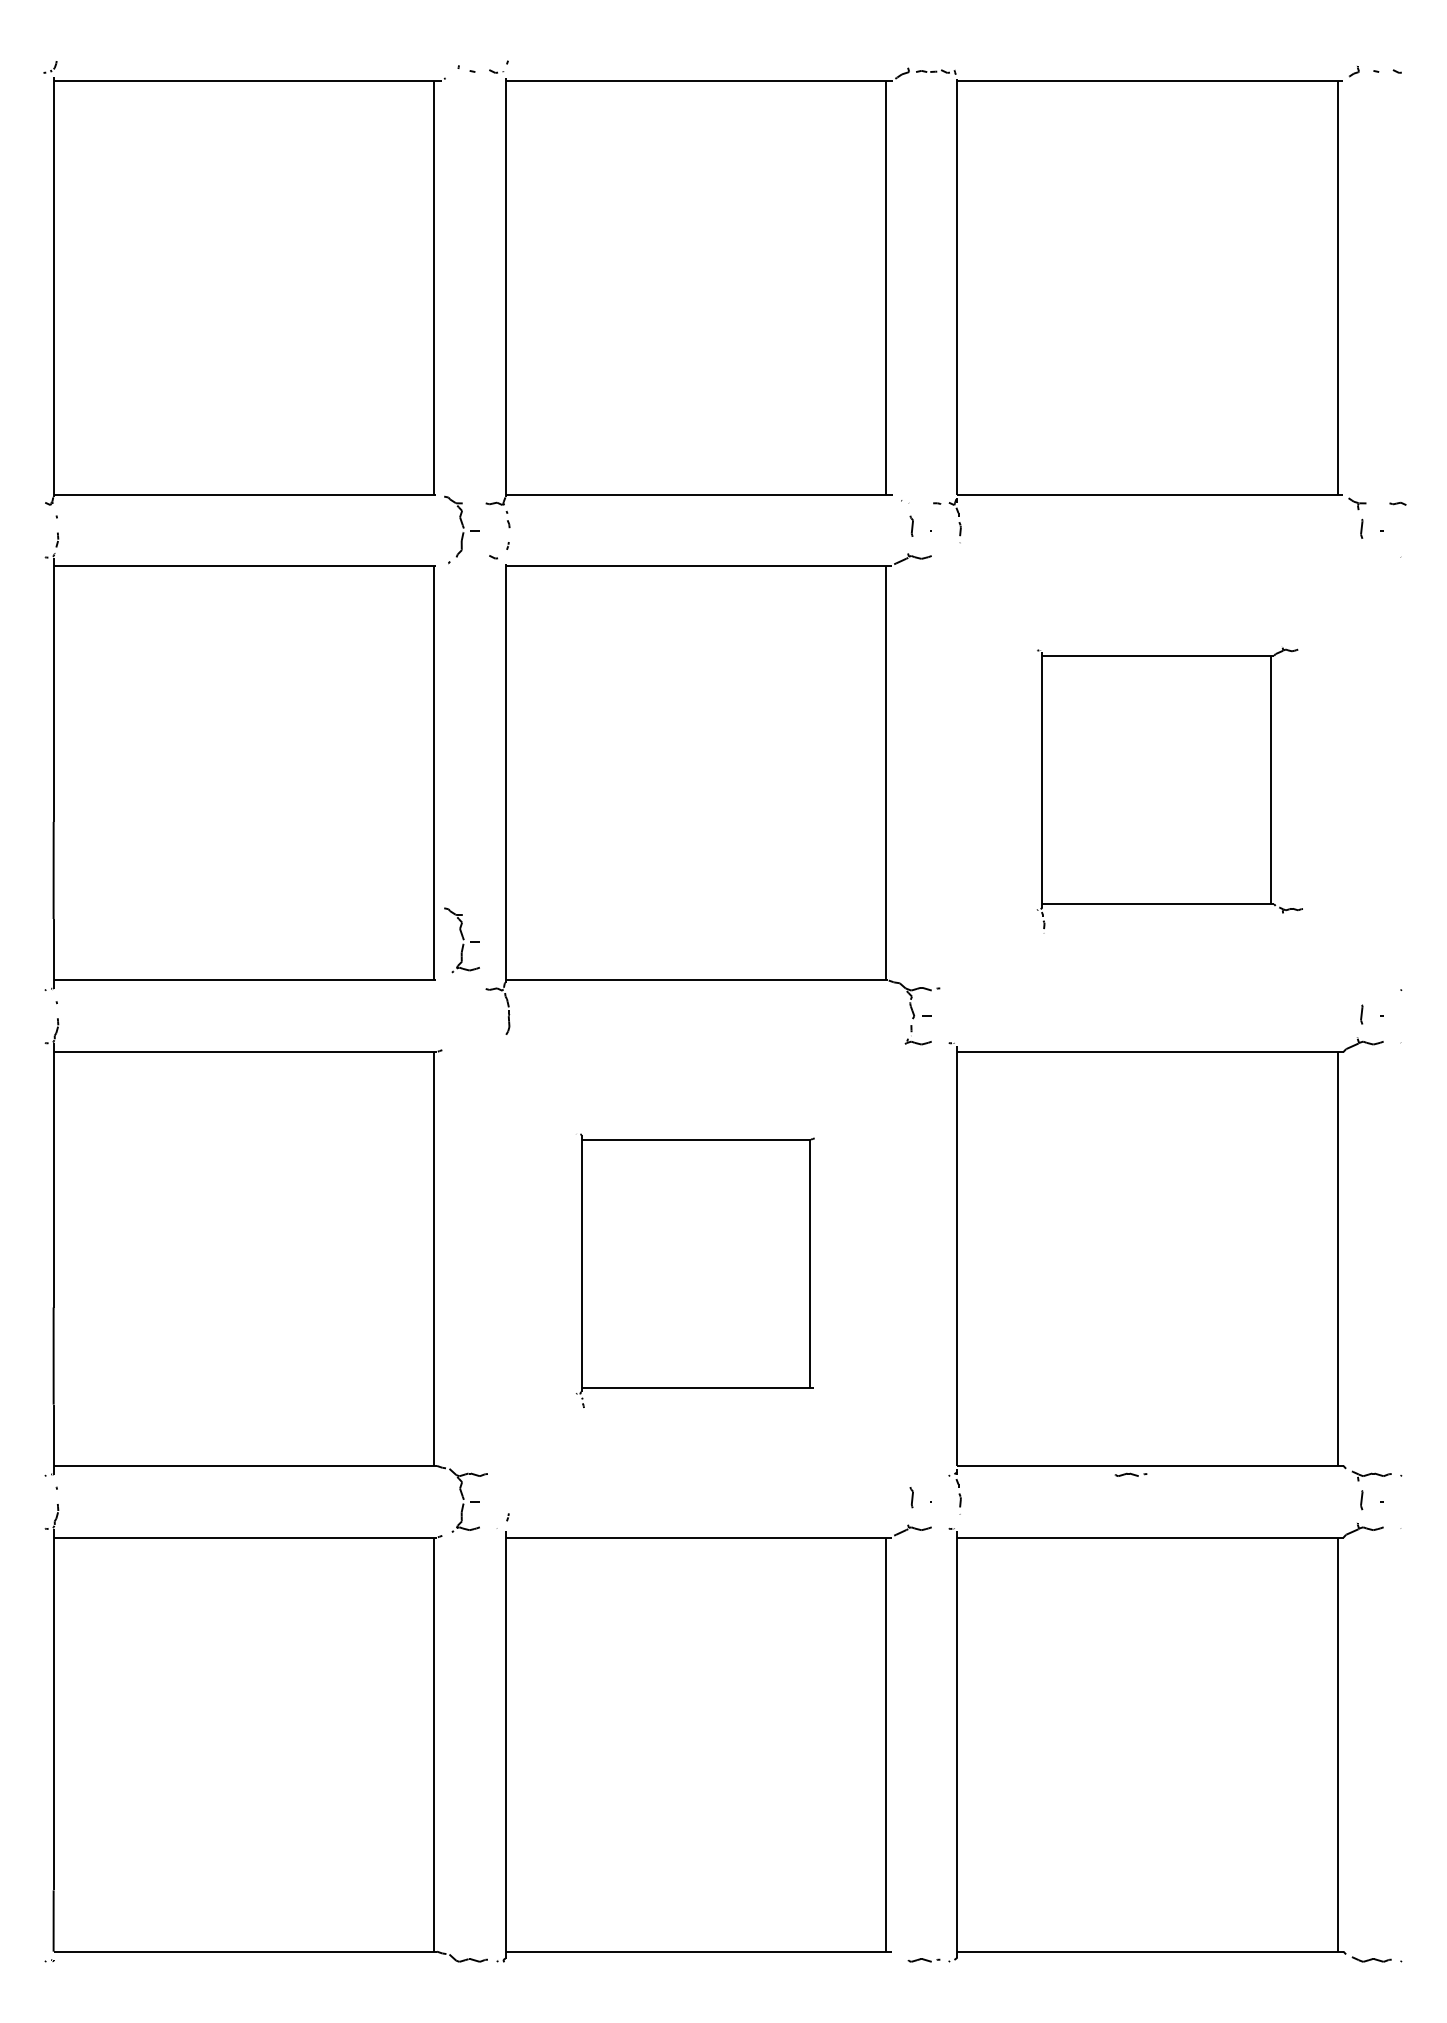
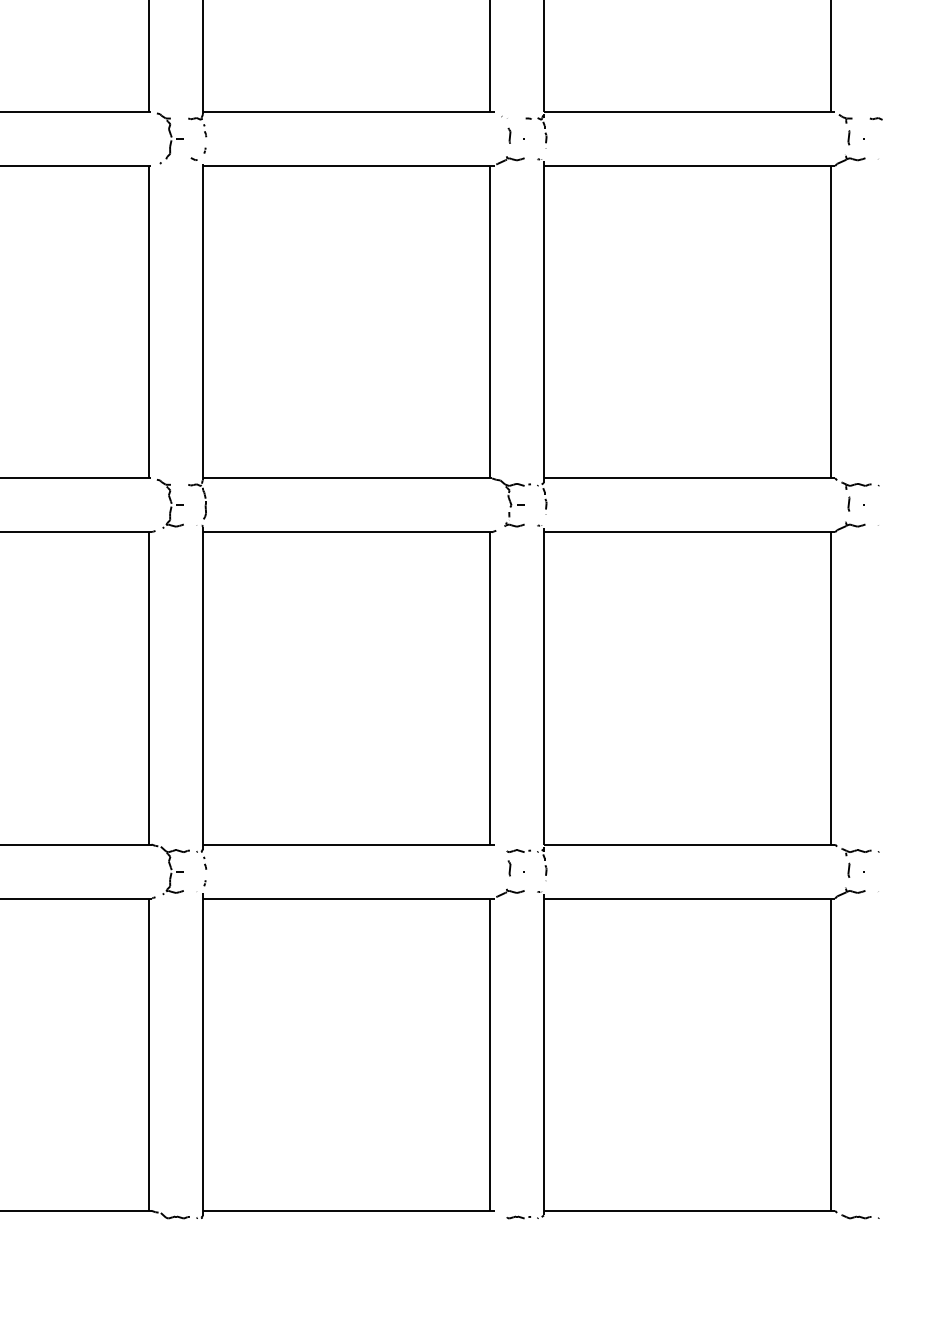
part: (1169, 789) -> (703, 334), size x1.67
part: (461, 940) -> (169, 504), moved
part: (695, 1270) -> (346, 697), size x1.67
part: (1130, 1474) -> (518, 850), moved

